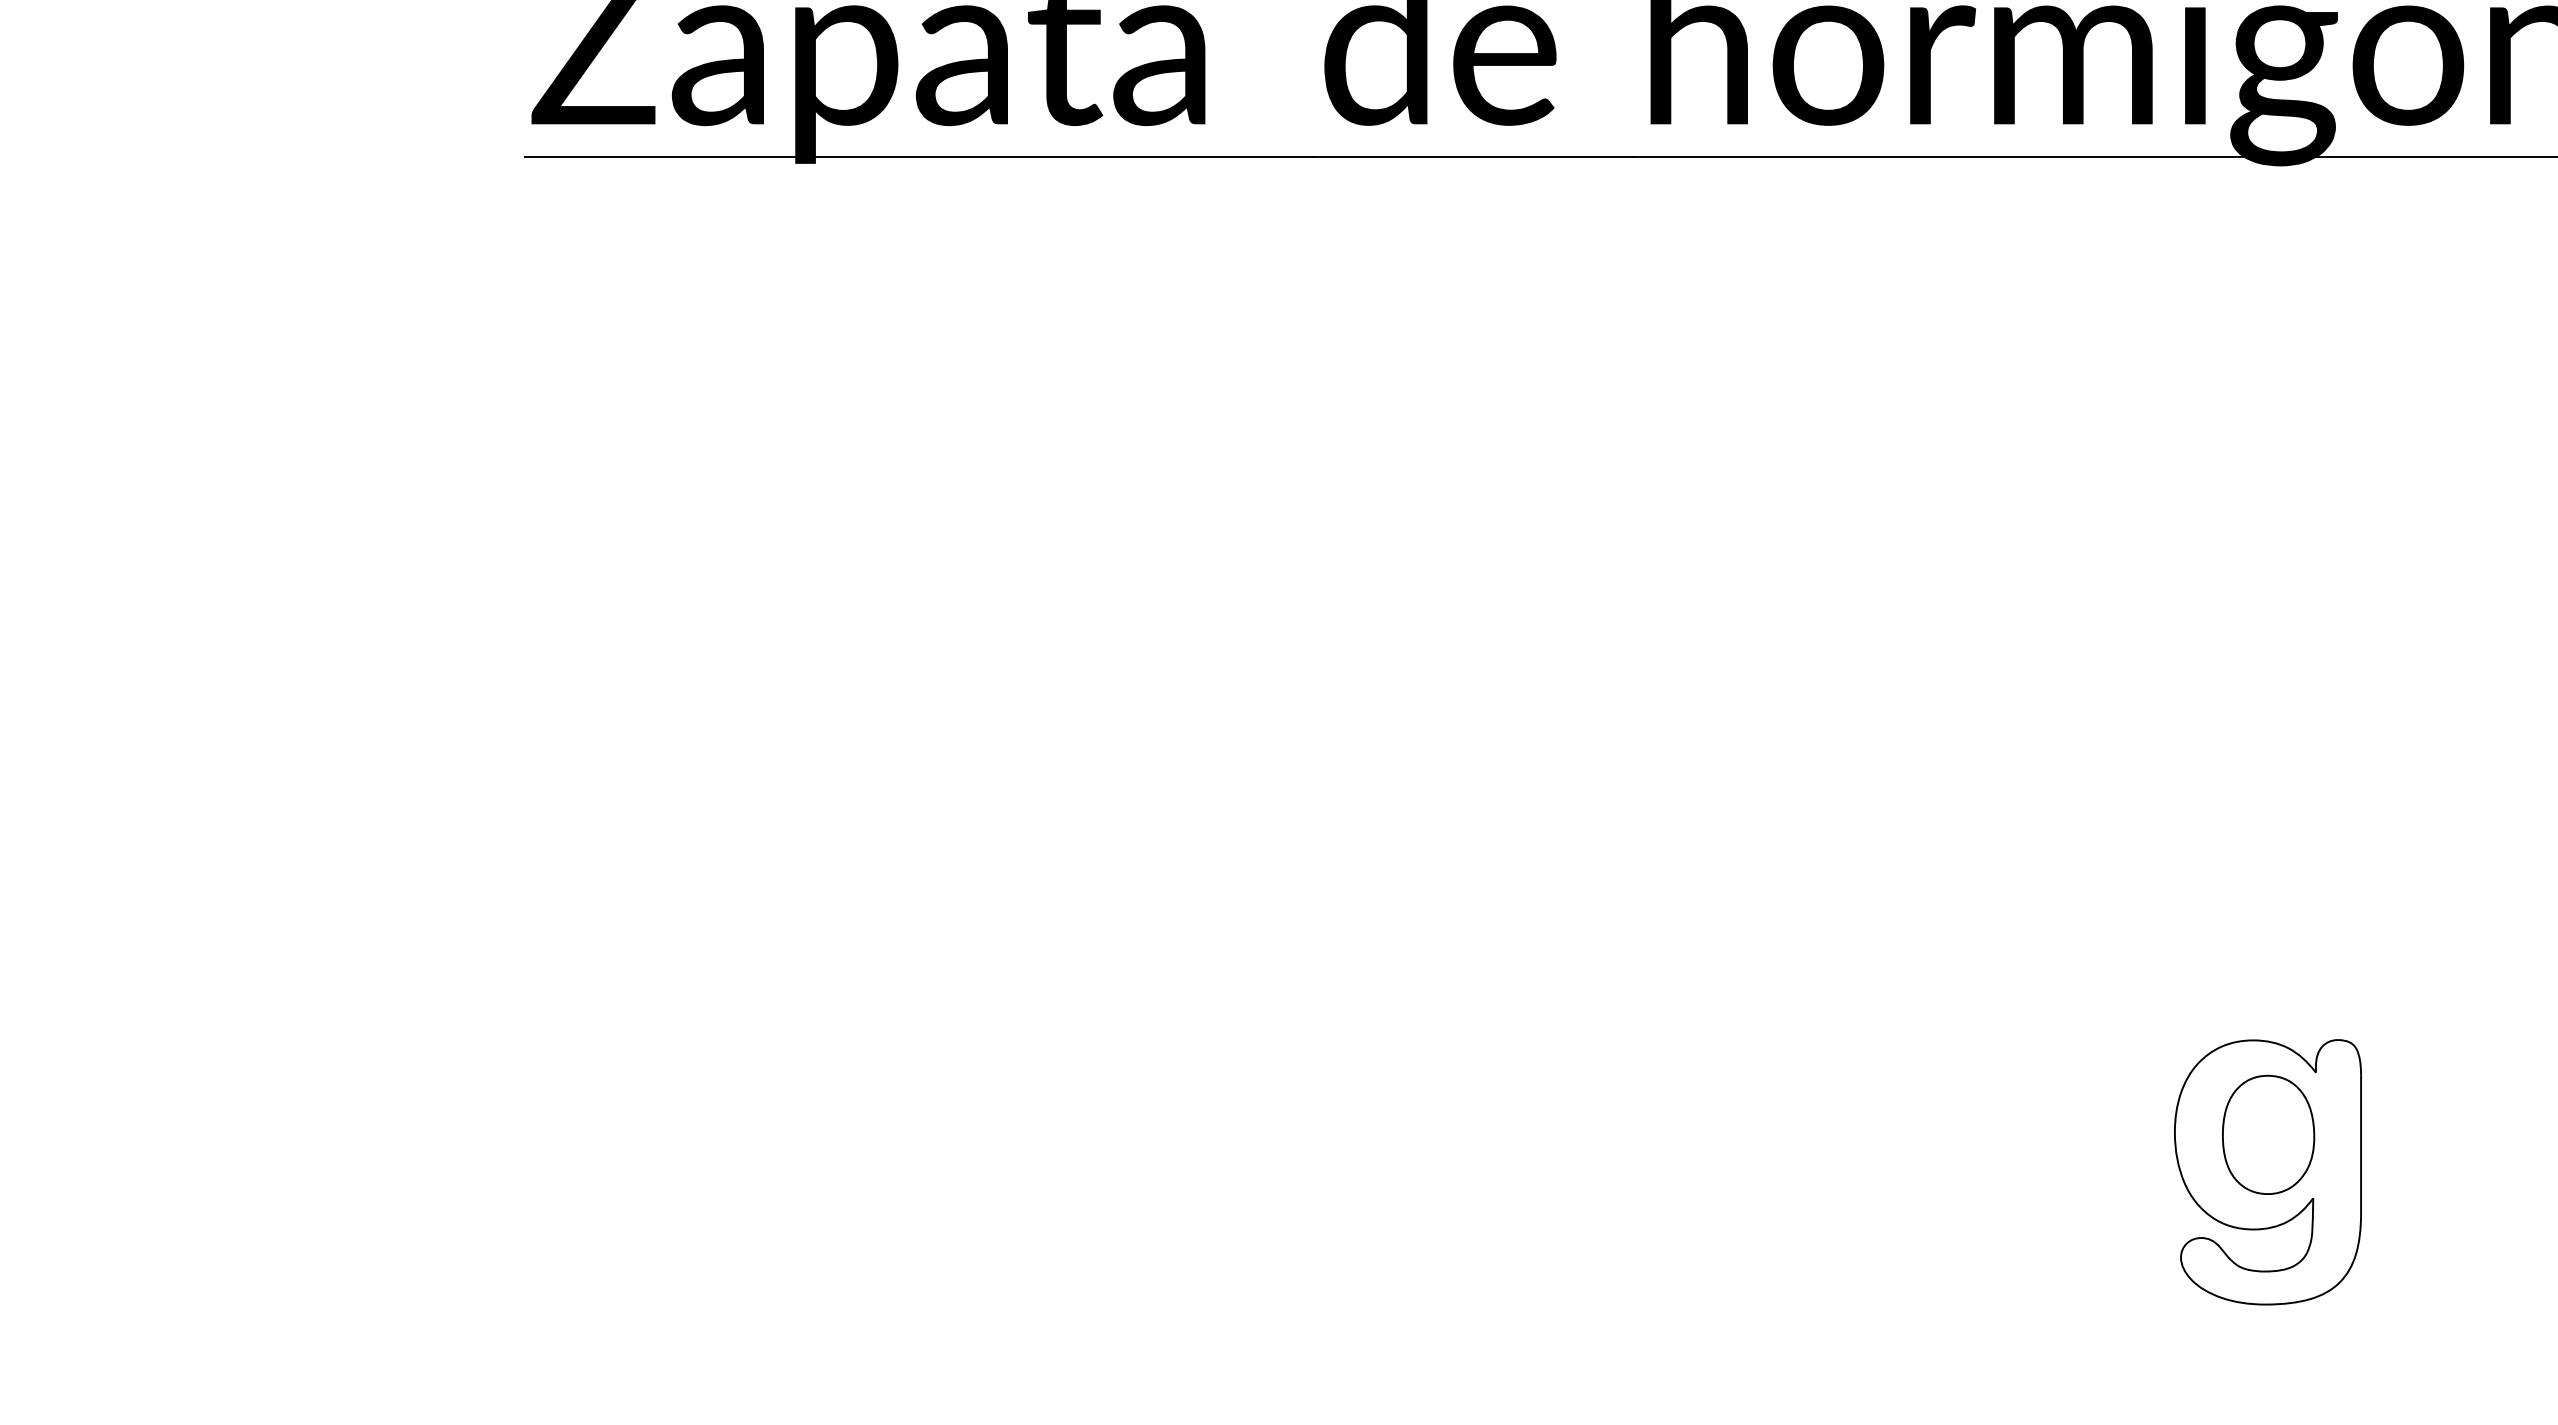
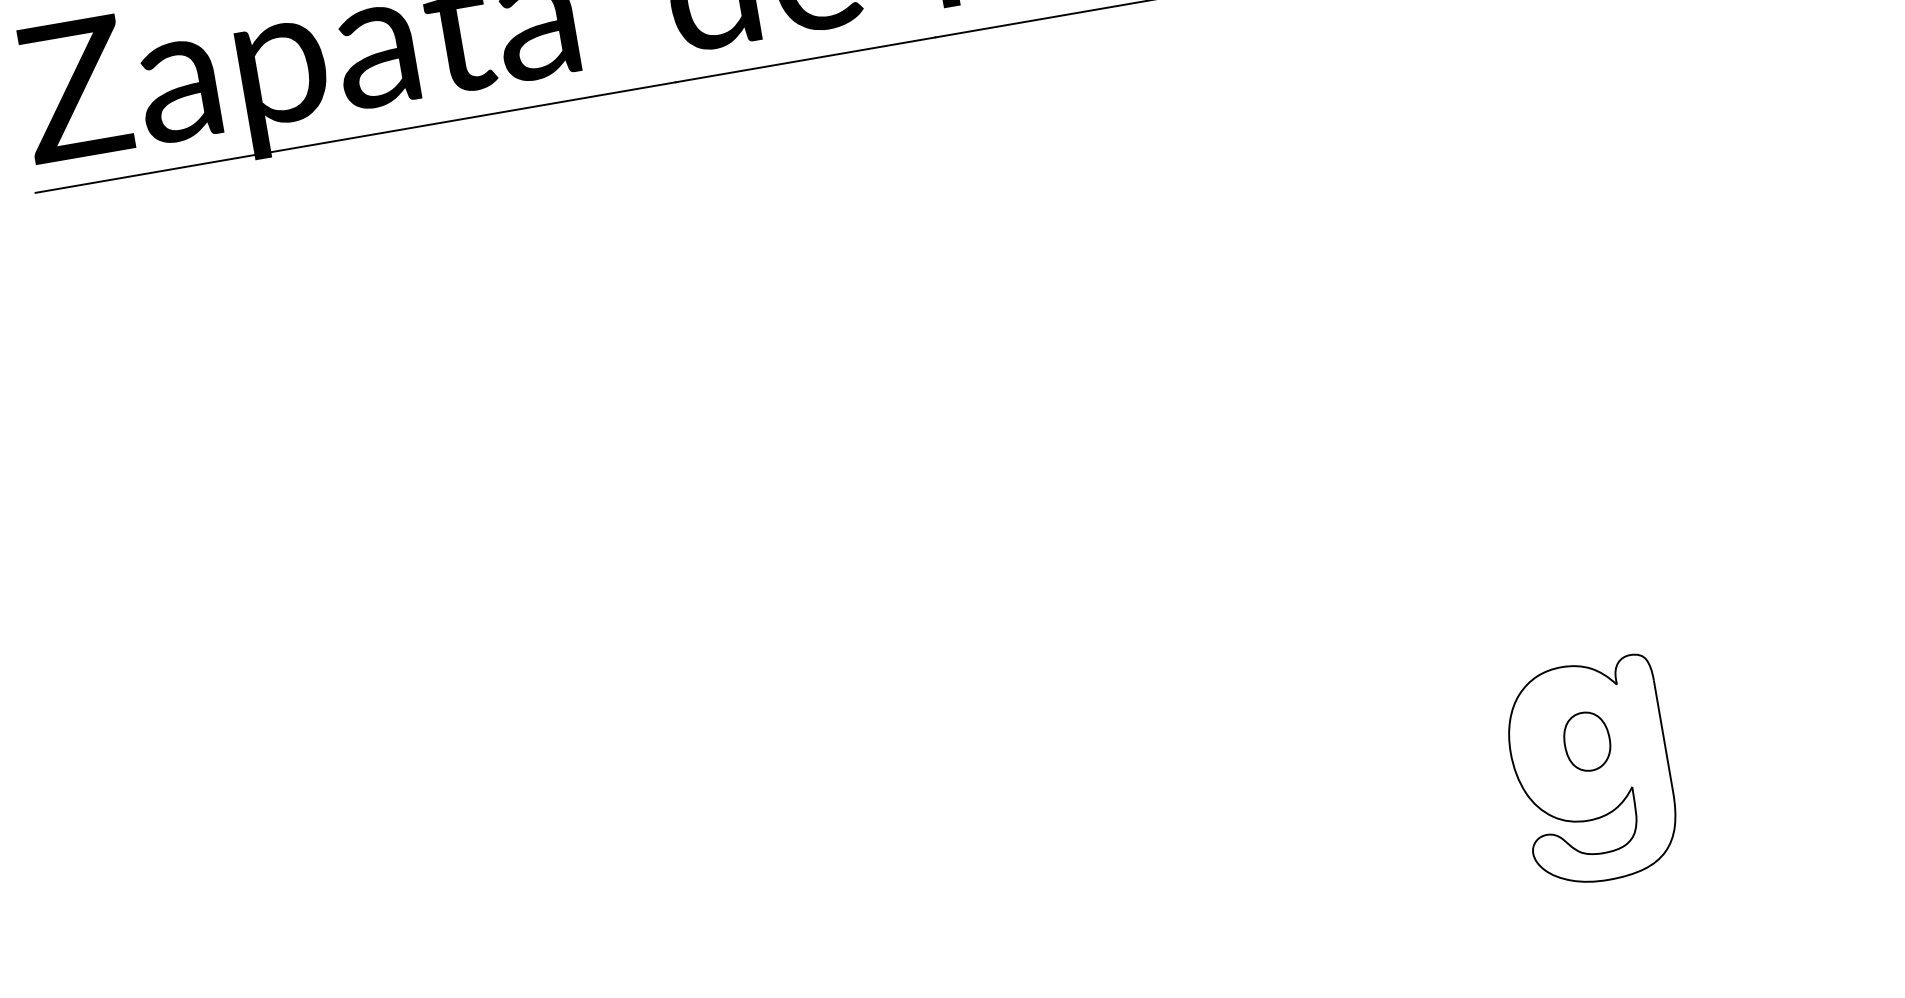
part: (2268, 1134) -> (1587, 741), size x0.6

